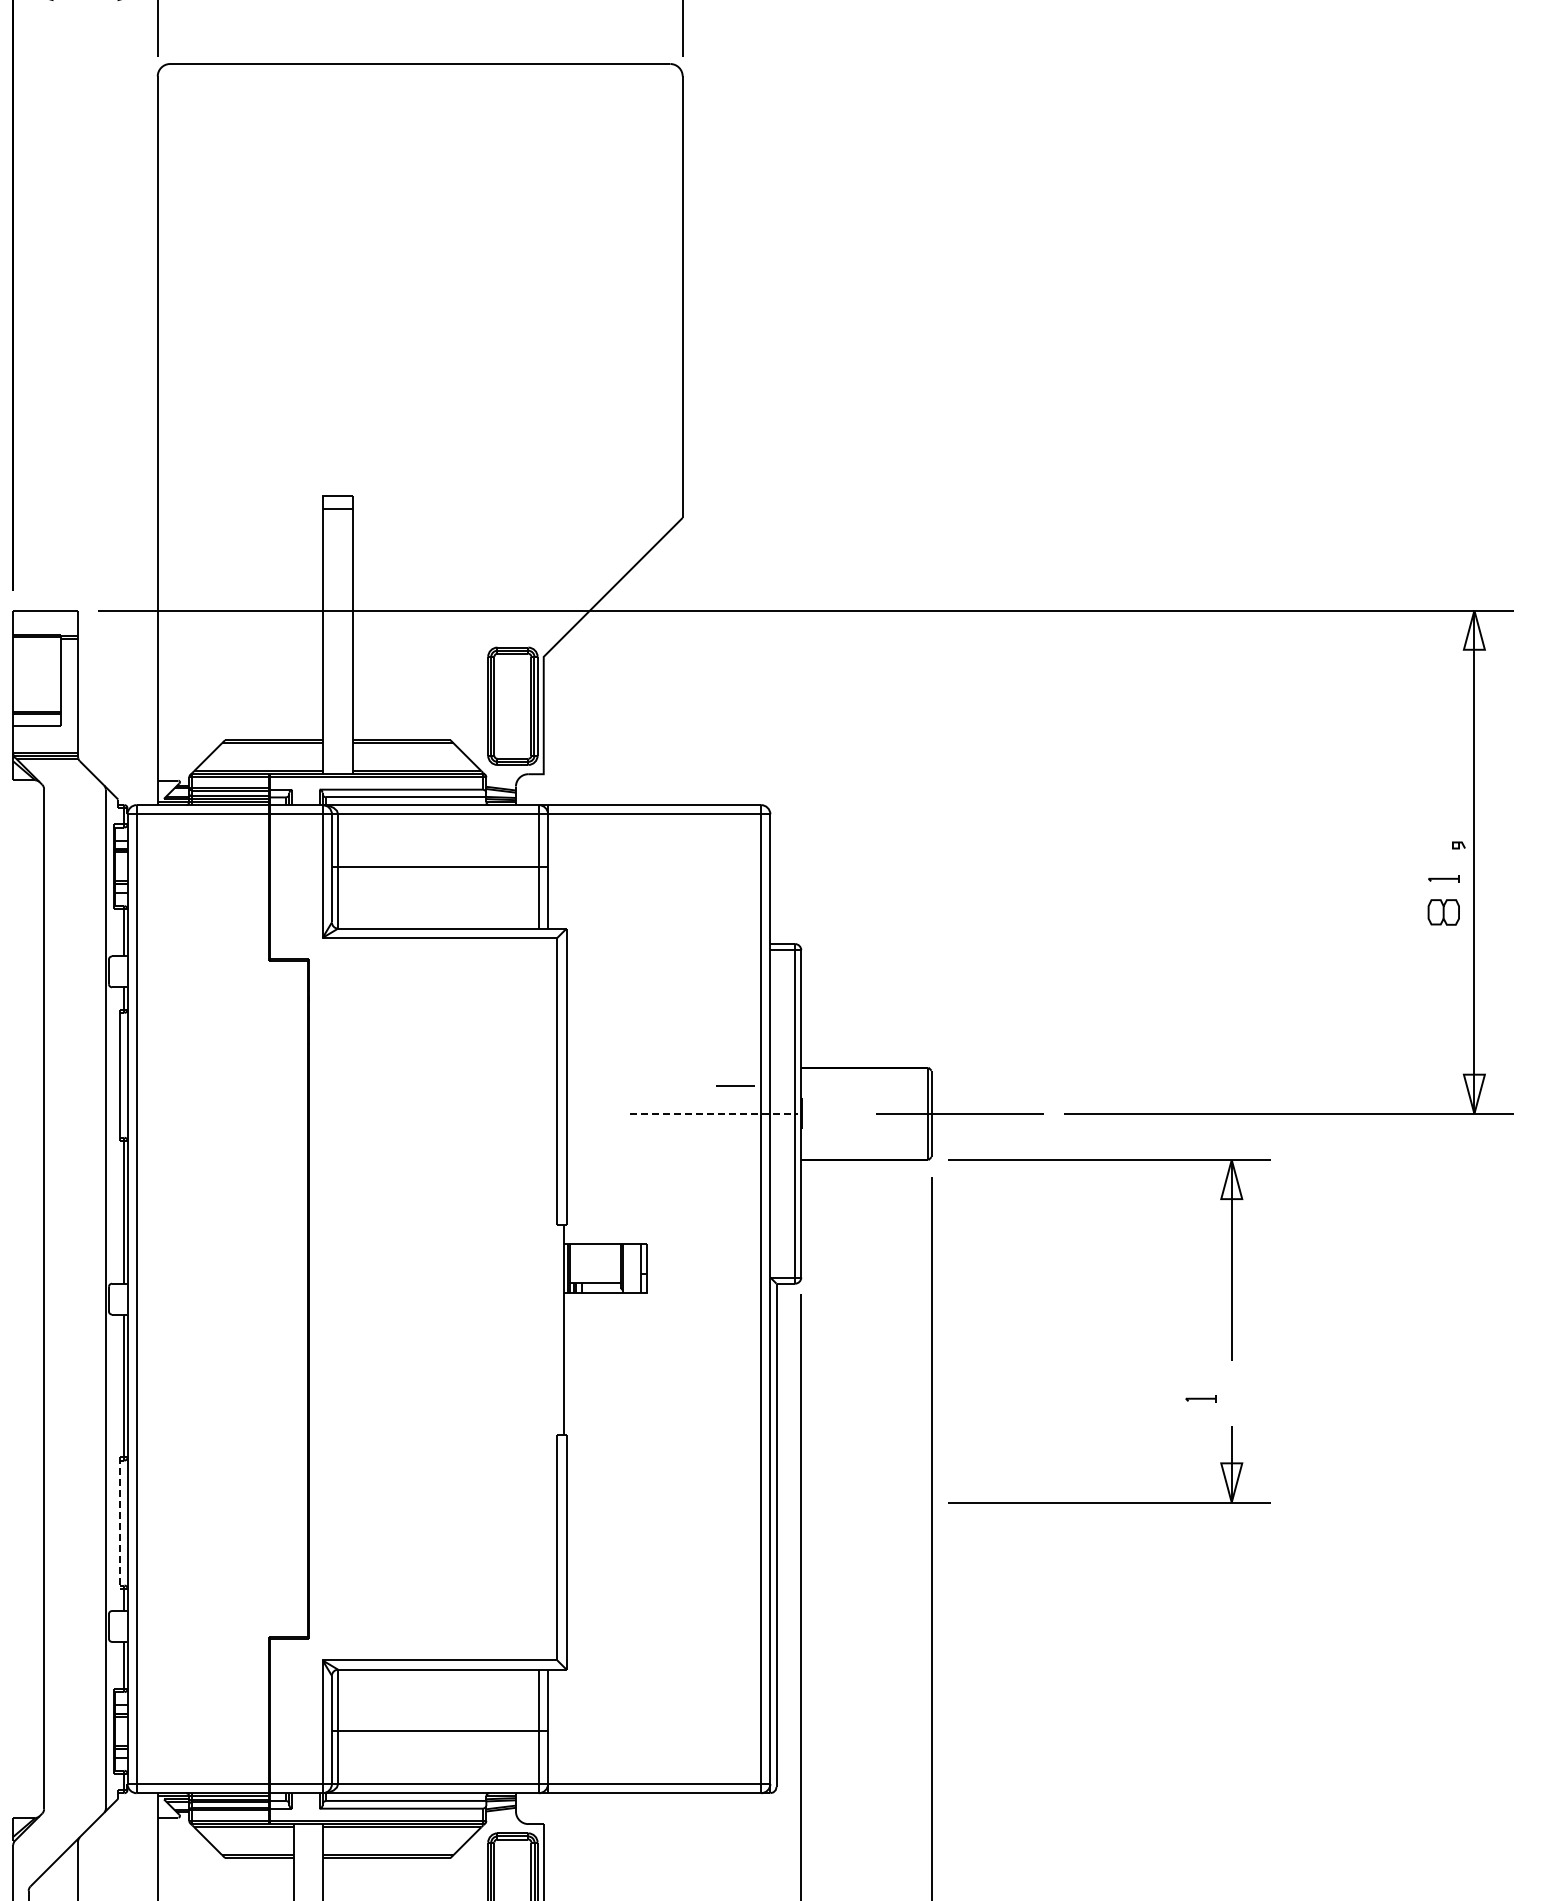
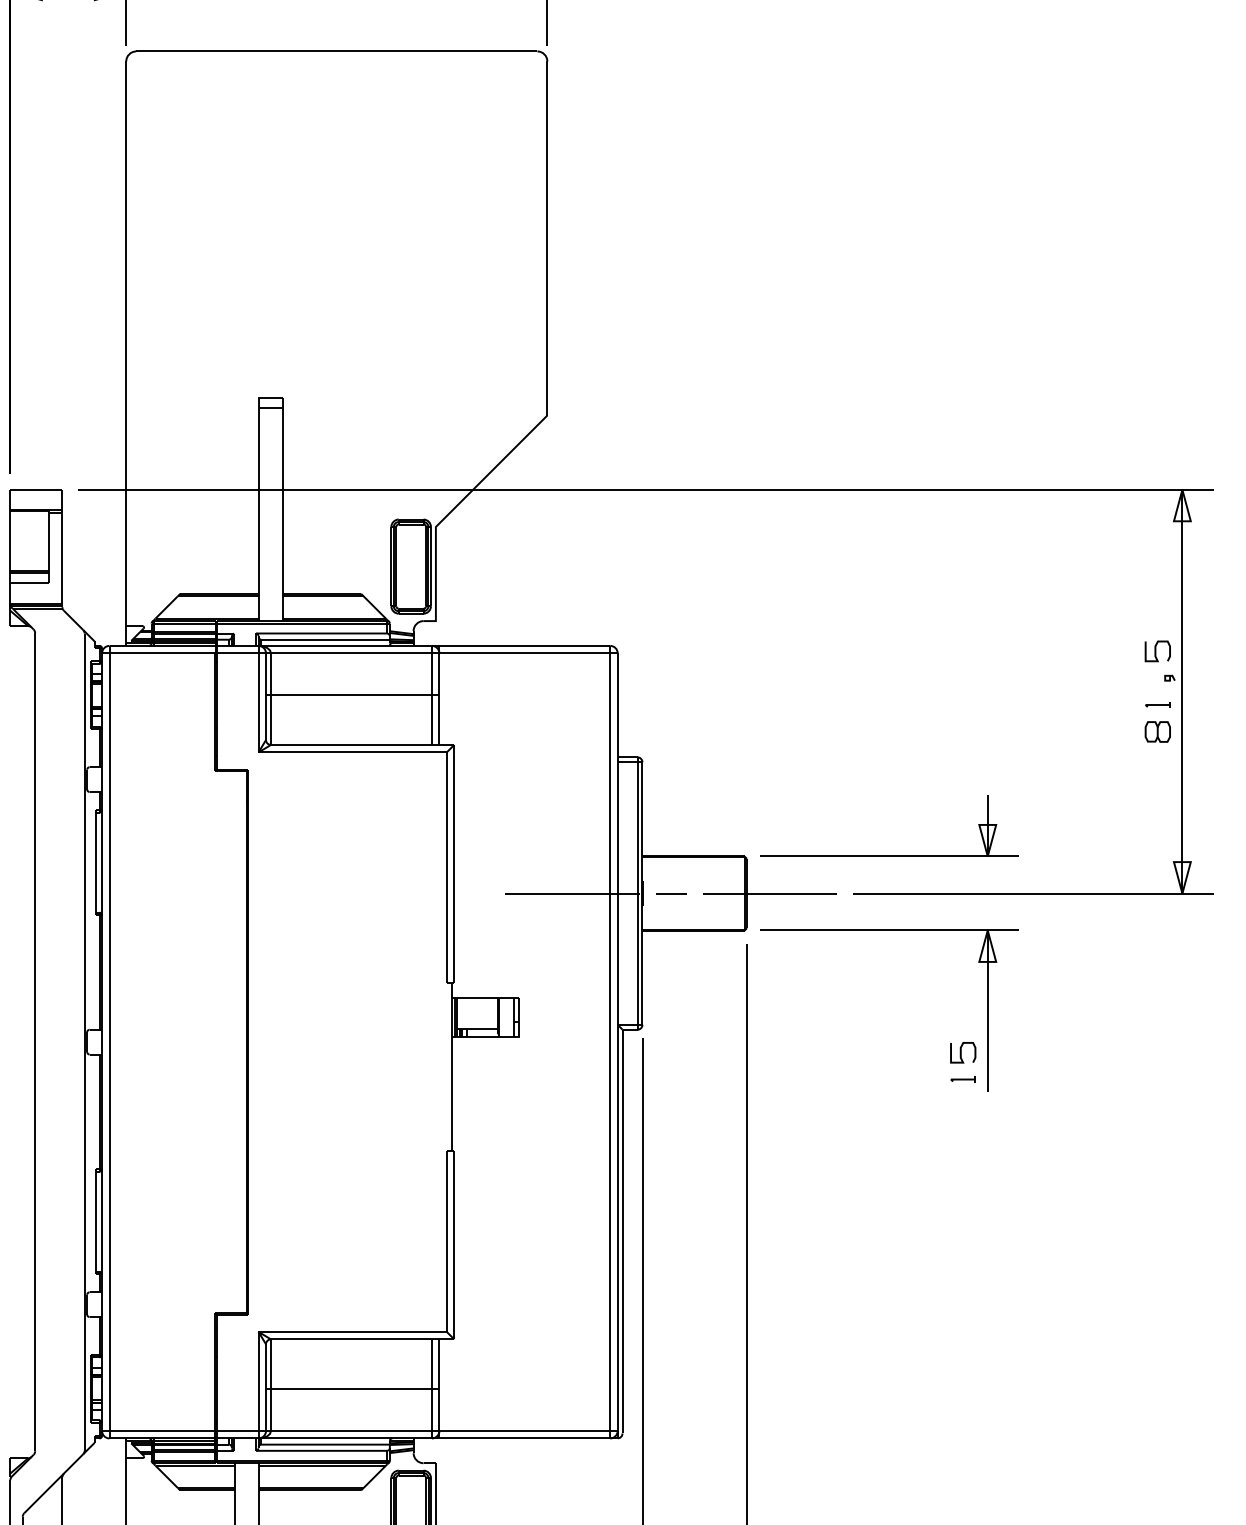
curve: (1441, 811) -> (1155, 651), added
line: (735, 1085) -> (671, 893), moved
line: (712, 1113) -> (571, 893), dashed -> solid
curve: (1198, 1312) -> (961, 1052), added
part: (1200, 1398) -> (962, 1079), moved
part: (1109, 1502) -> (889, 856), moved
line: (120, 1523) -> (96, 1222), dashed -> solid

